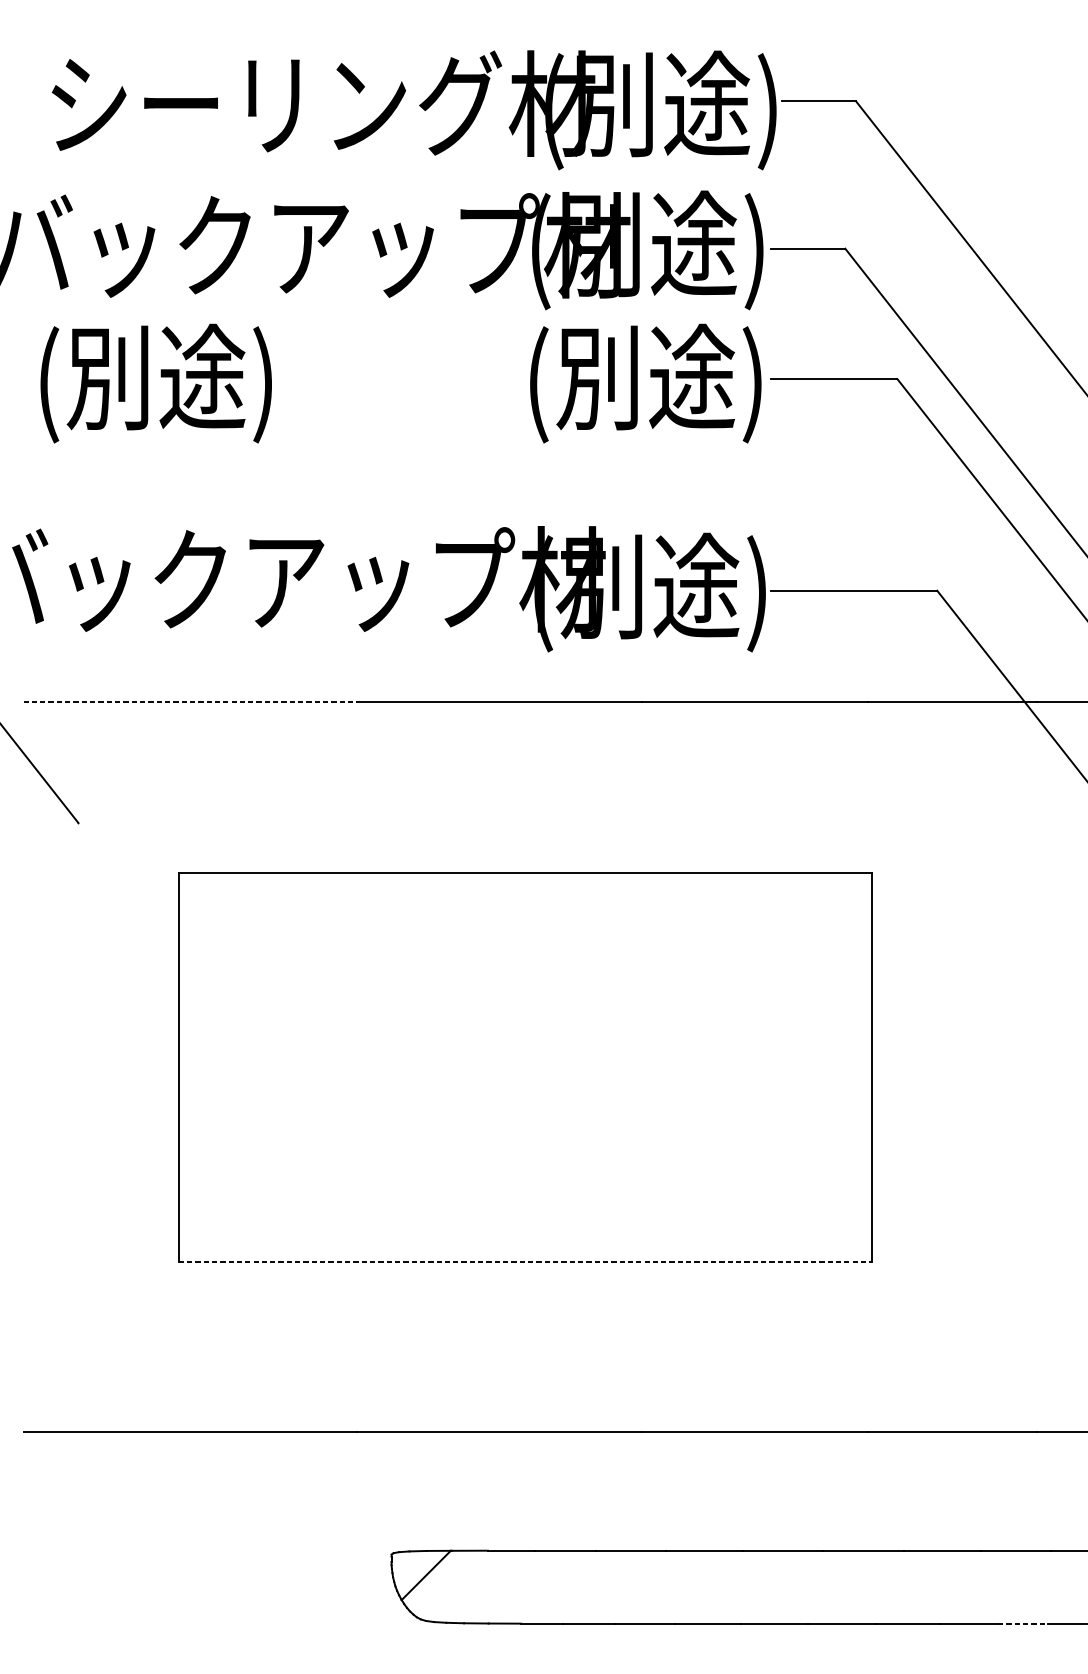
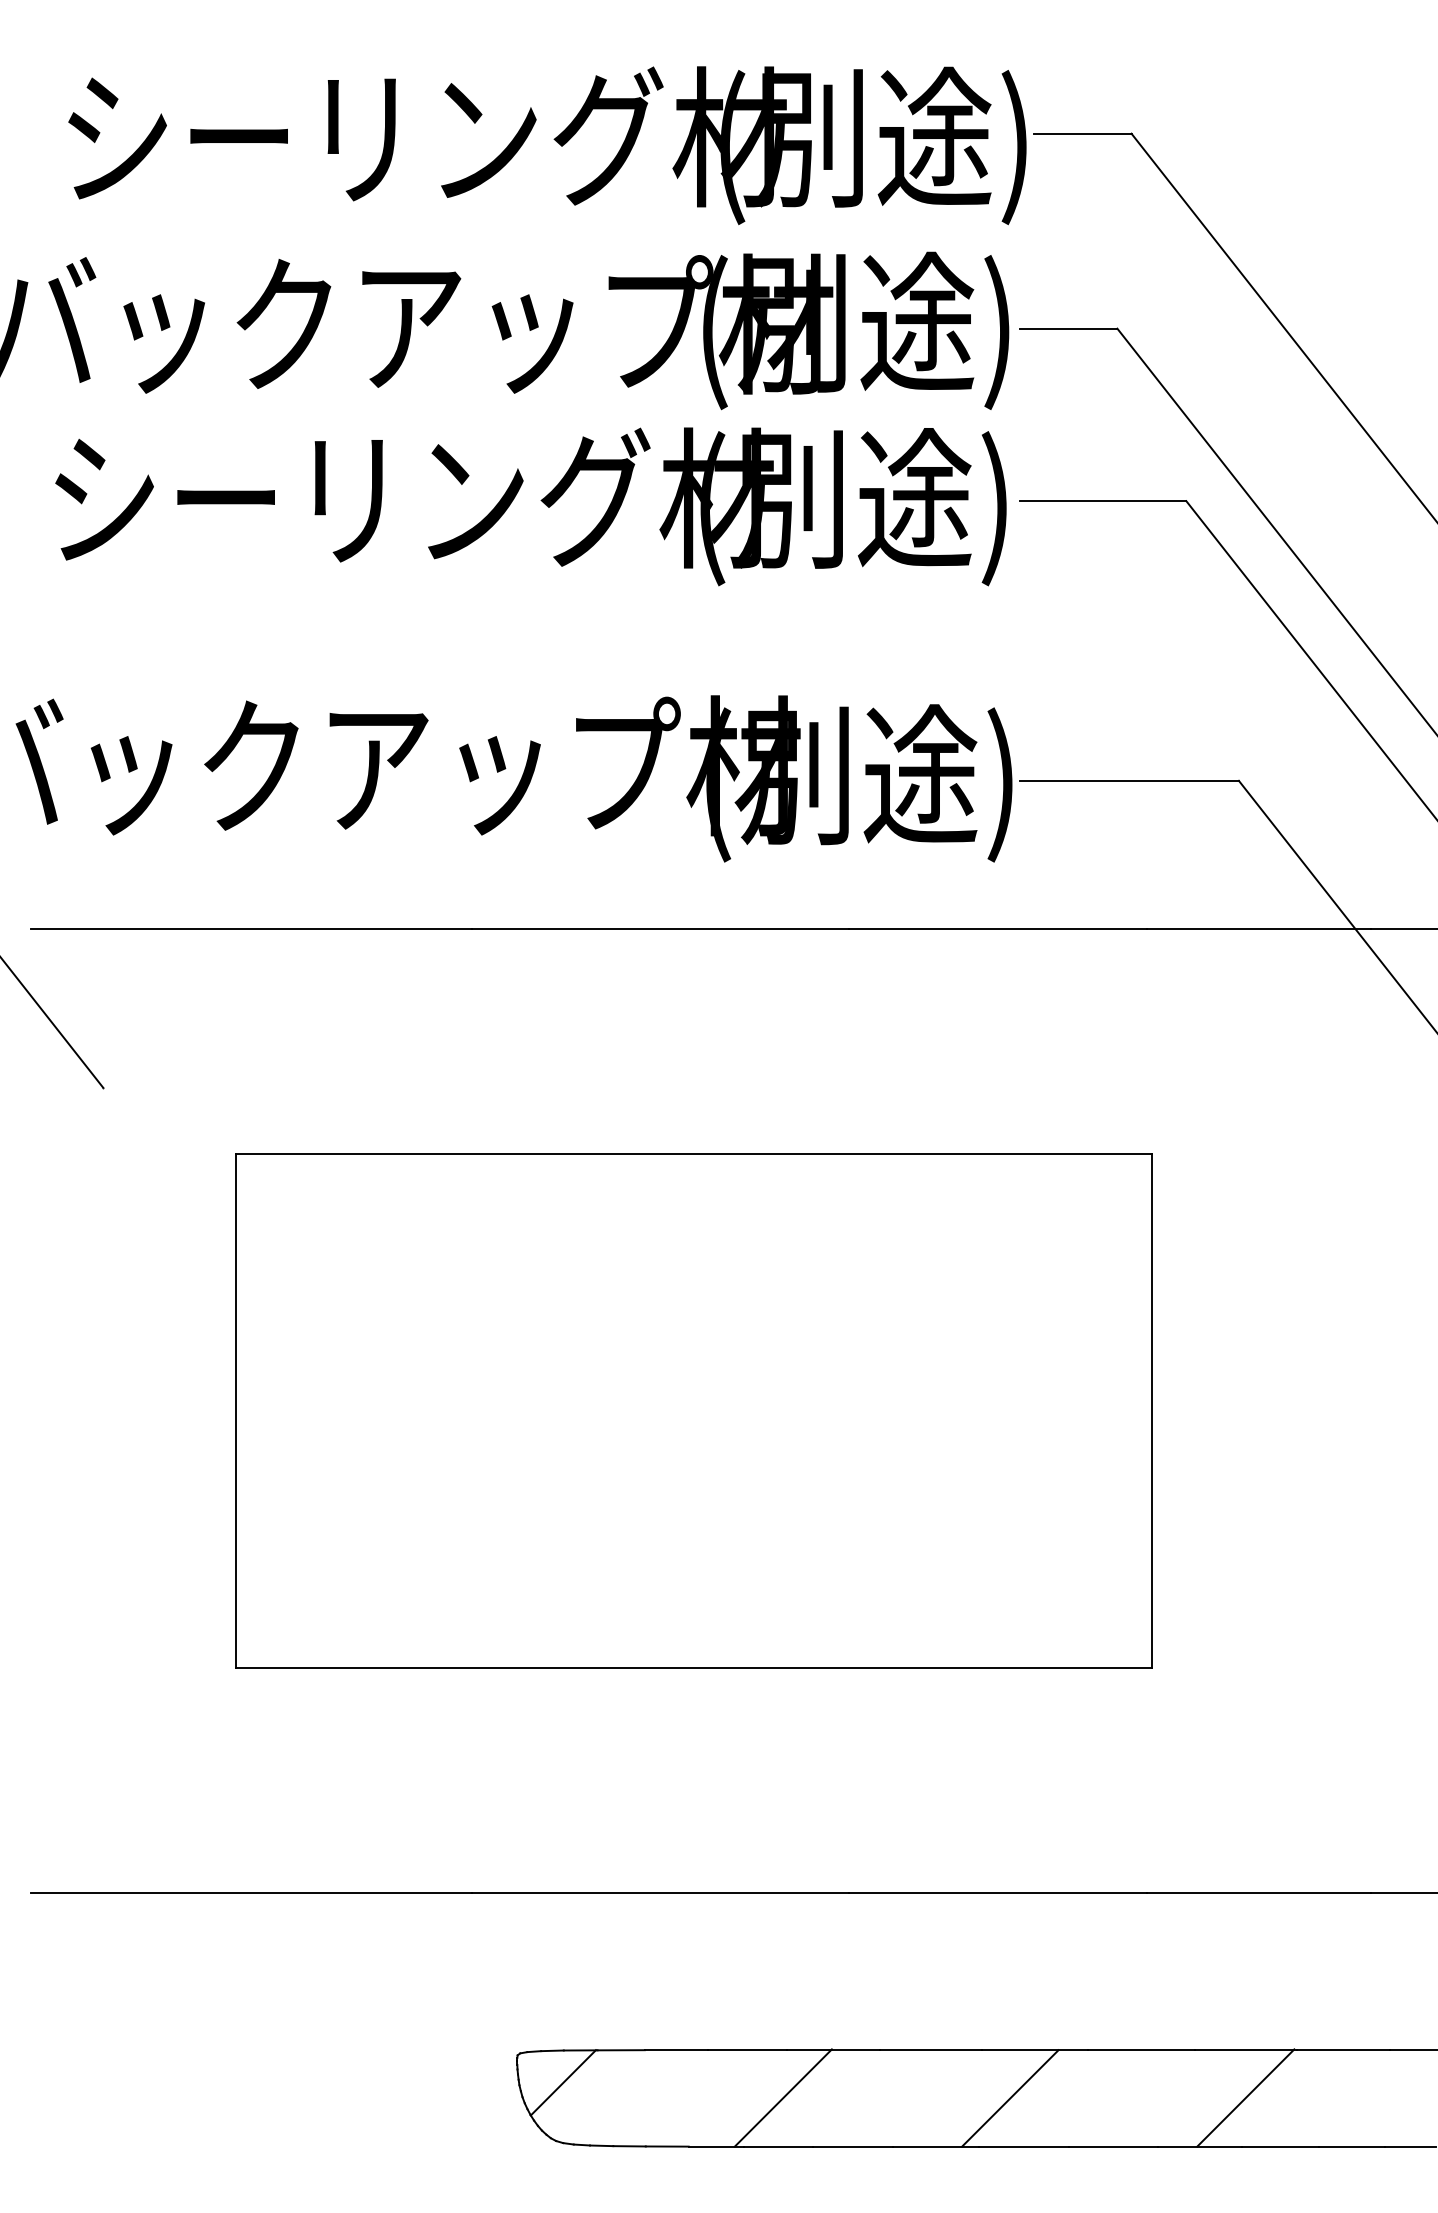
text: (312, 383) -> (413, 506), (別途) -> シーリング材
line: (190, 702) -> (251, 928), dashed -> solid
line: (525, 1261) -> (694, 1667), dashed -> solid
line: (592, 1586) -> (782, 2097), added
line: (942, 1586) -> (1245, 2097), added
line: (764, 1587) -> (1010, 2098), added
line: (1023, 1623) -> (1352, 2146), dashed -> solid

